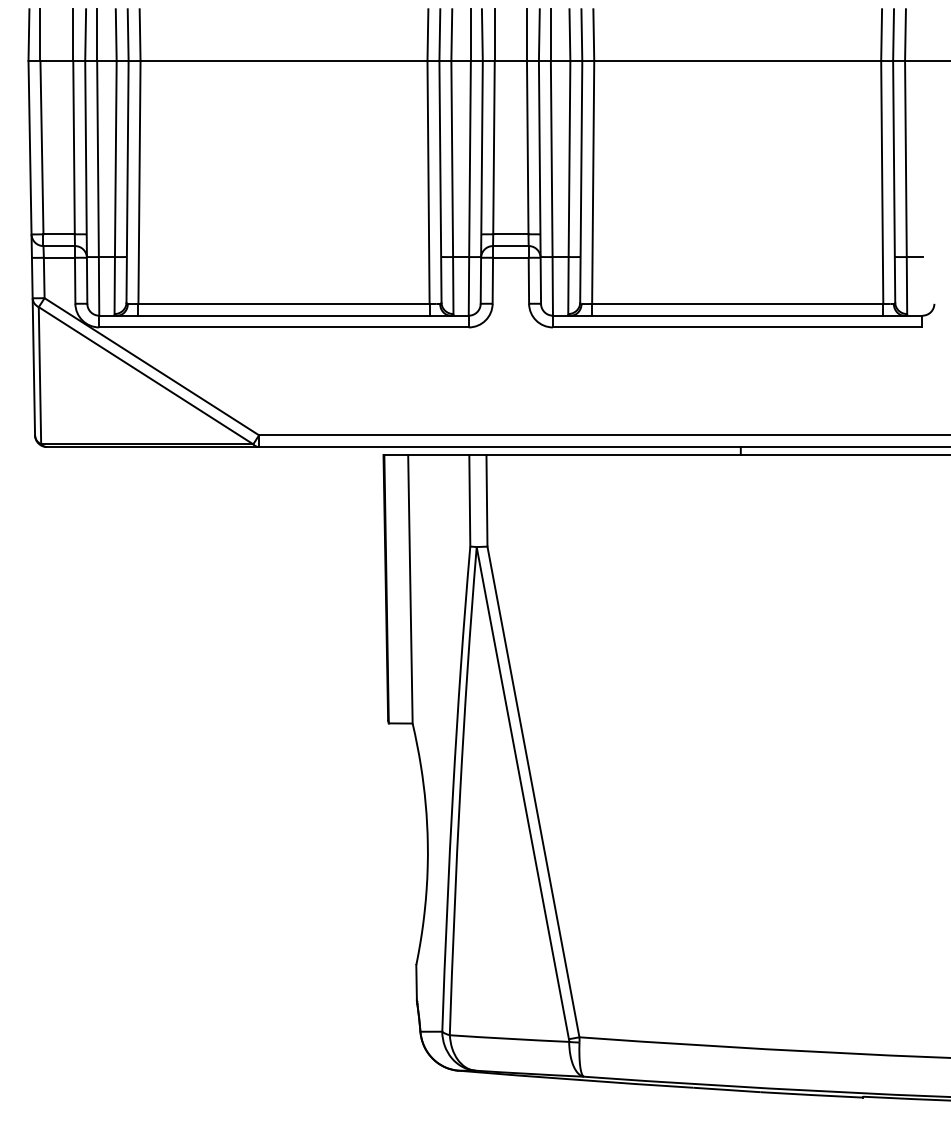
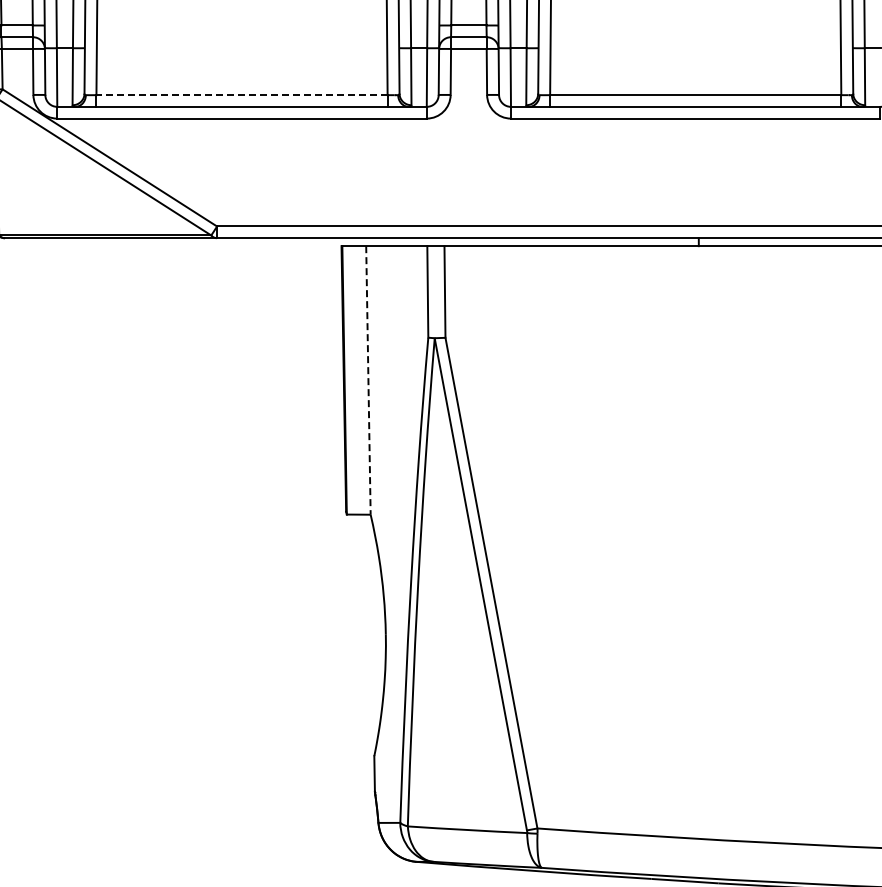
line: (284, 303) -> (242, 94), solid -> dashed
line: (410, 589) -> (368, 380), solid -> dashed

